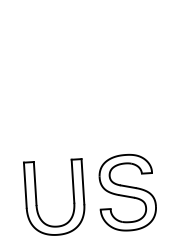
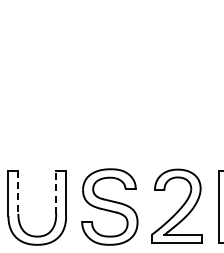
line: (73, 181) -> (56, 192), solid -> dashed
line: (35, 183) -> (18, 192), solid -> dashed

